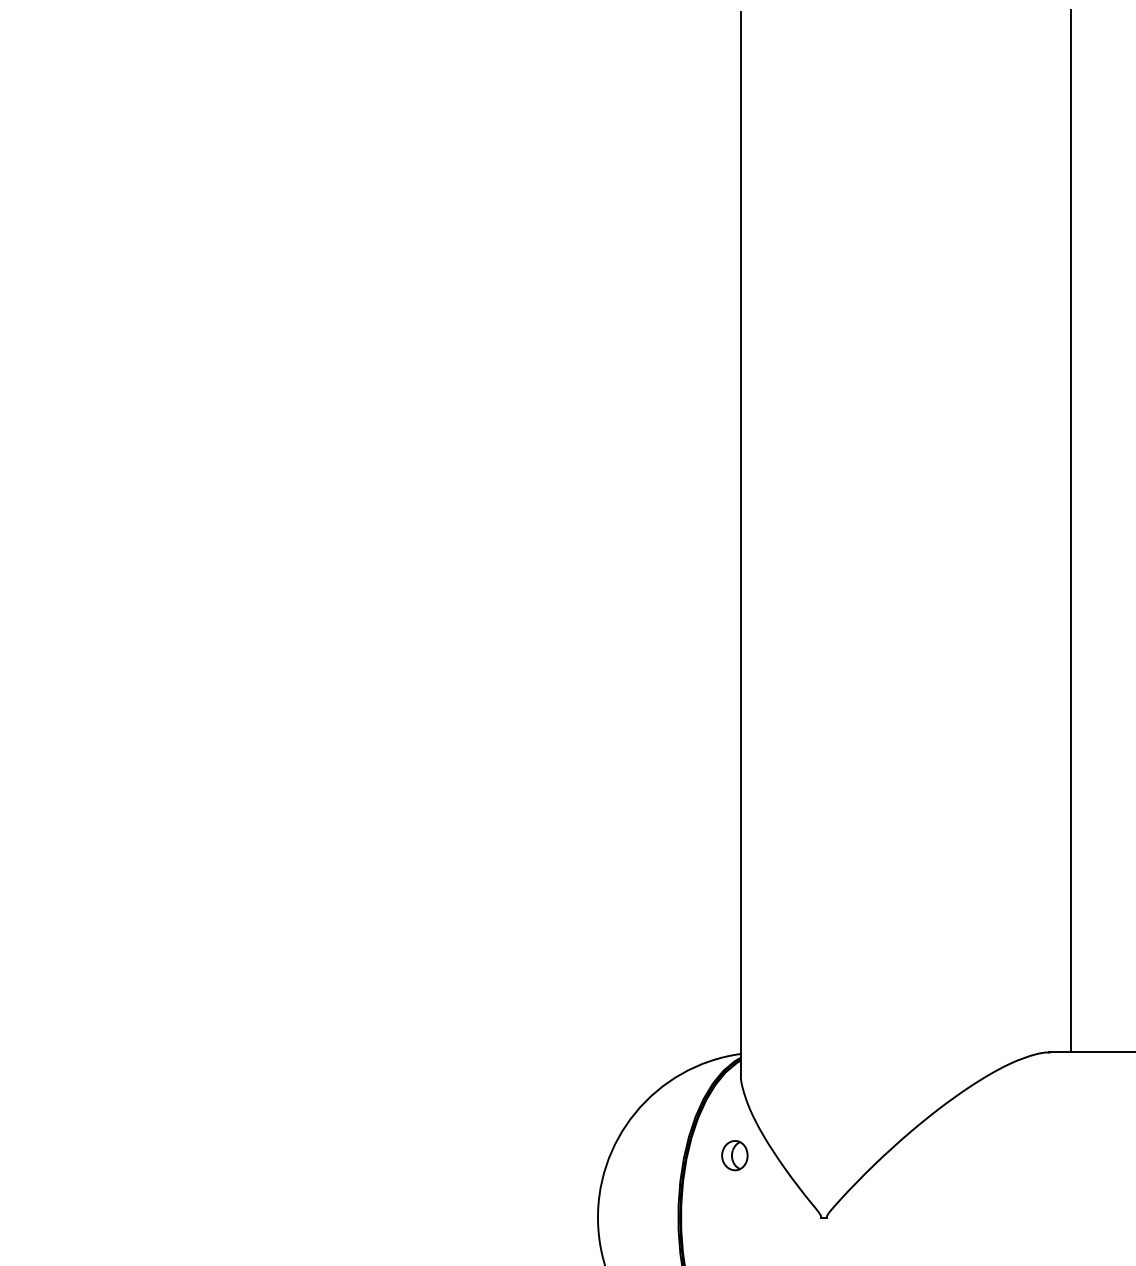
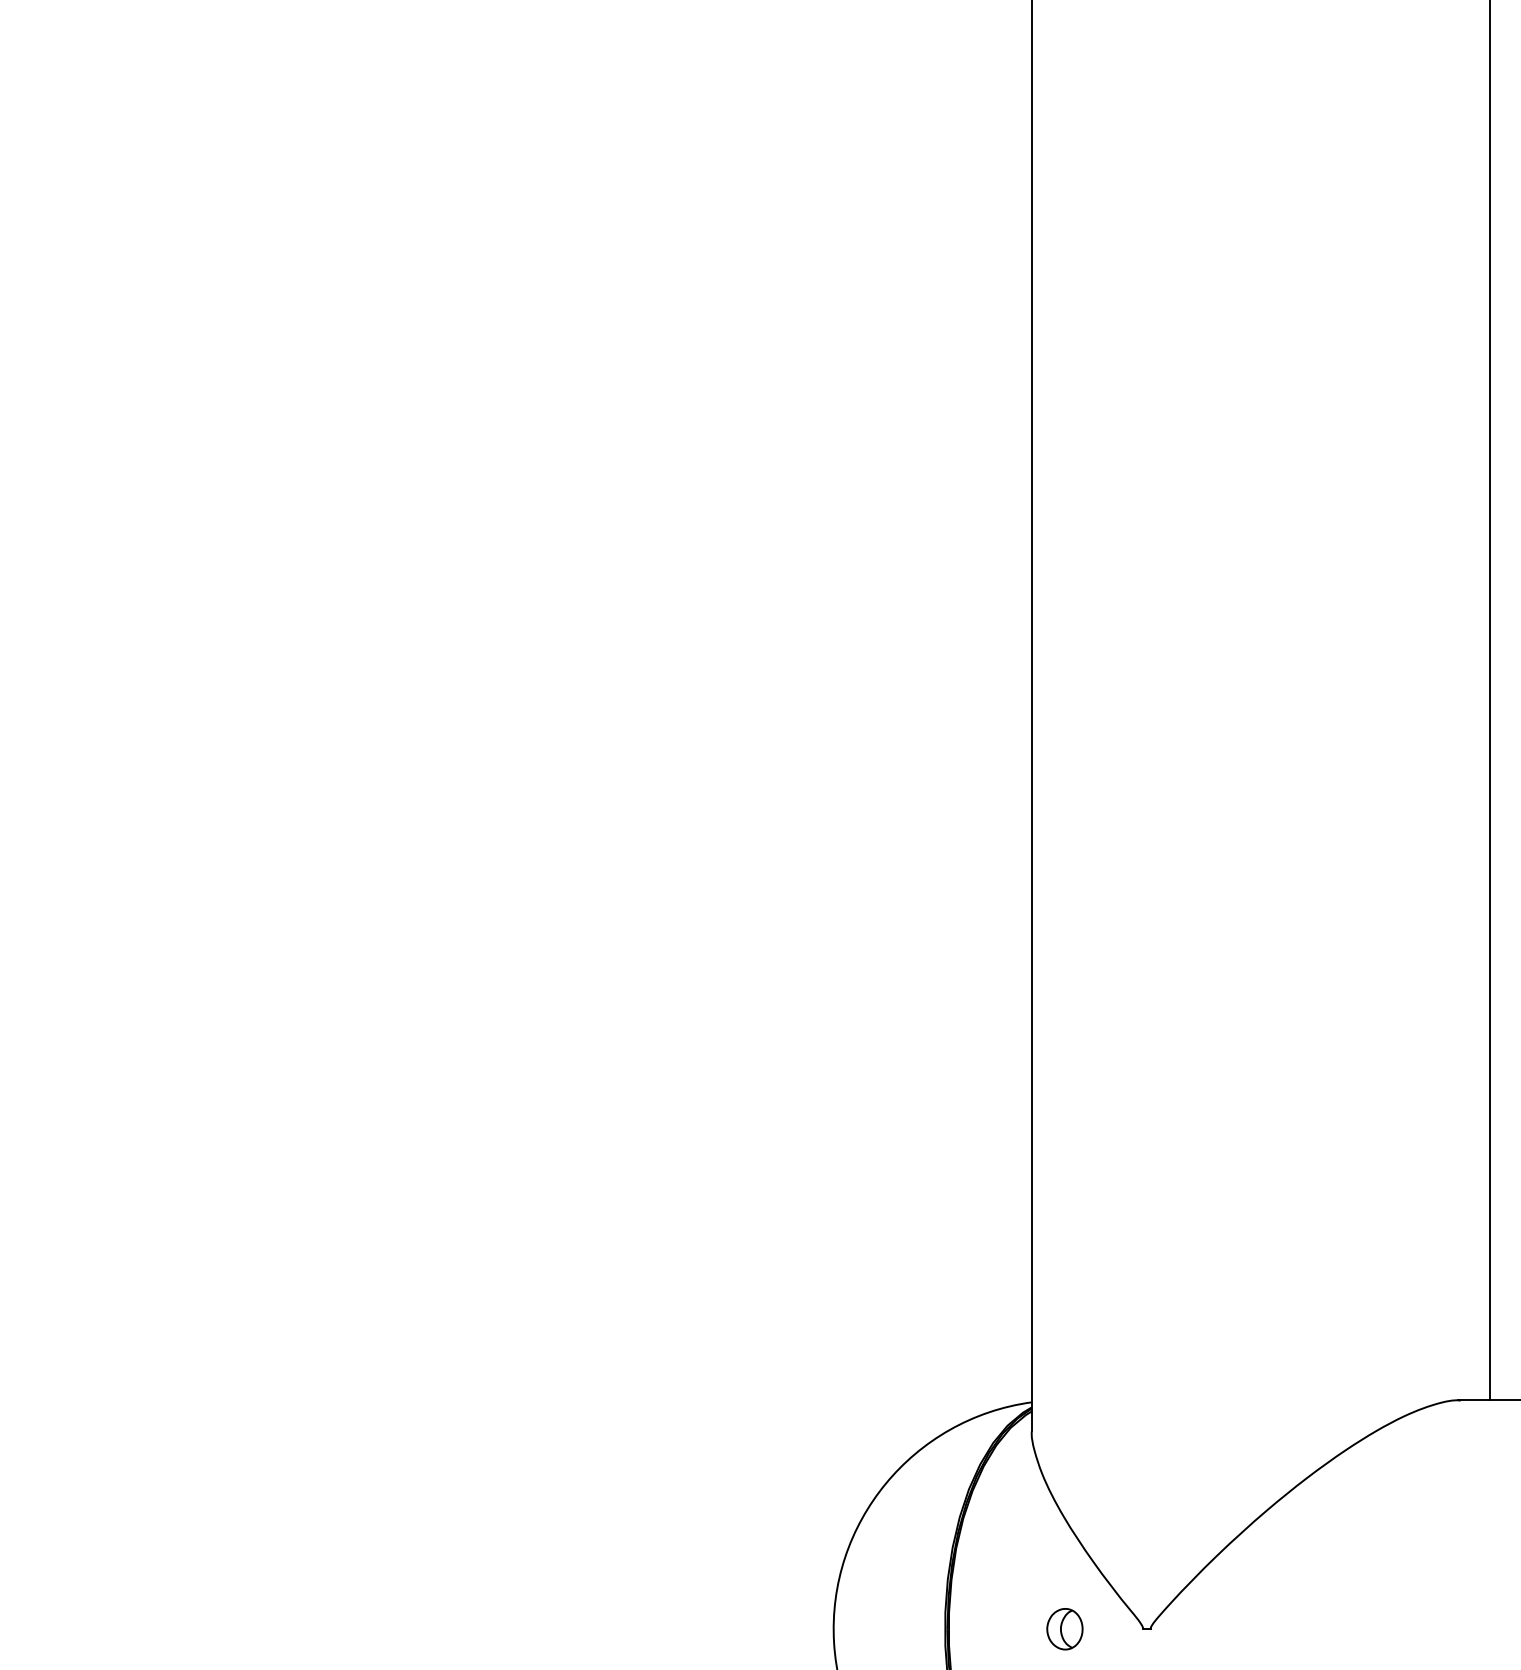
part: (734, 1155) -> (1064, 1629), moved

